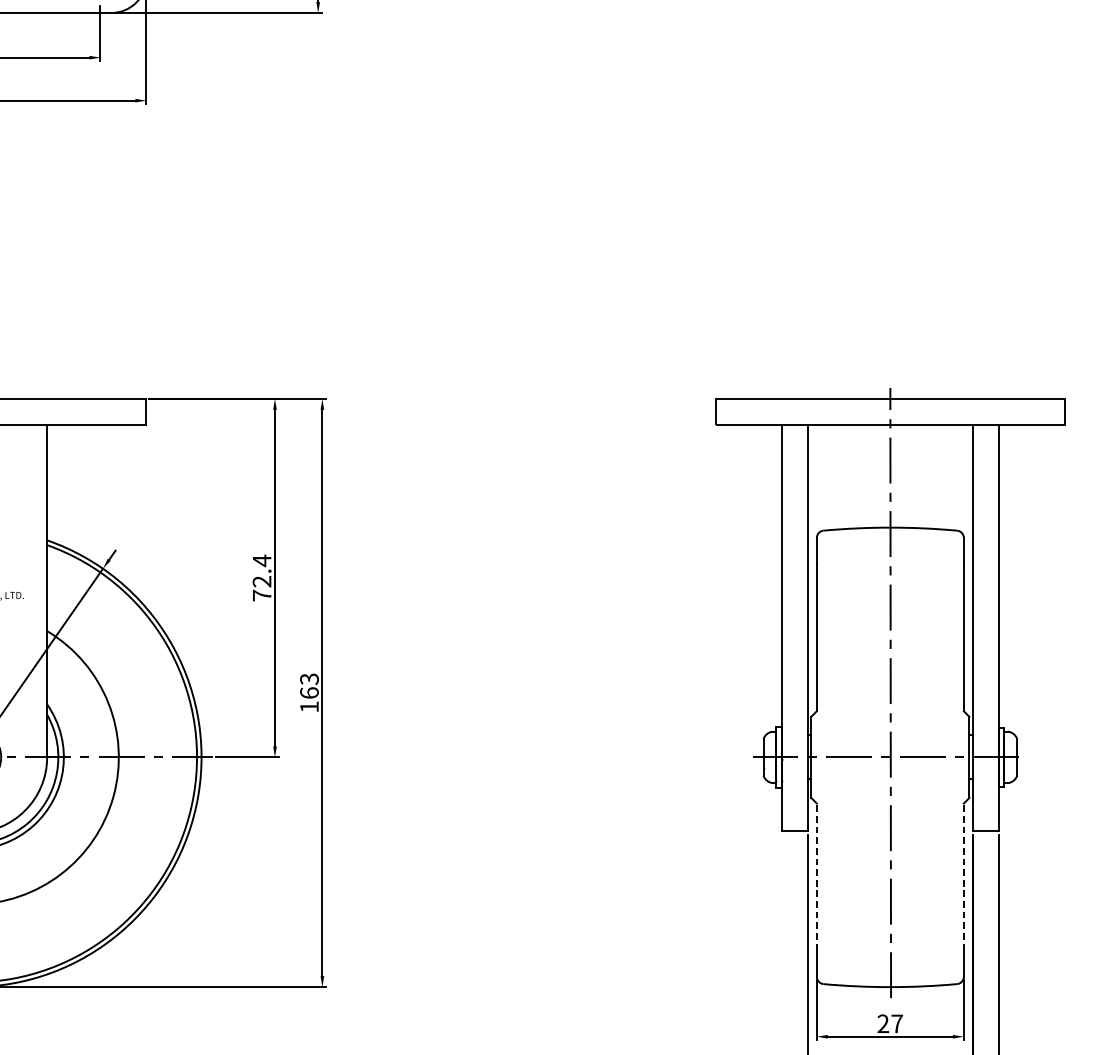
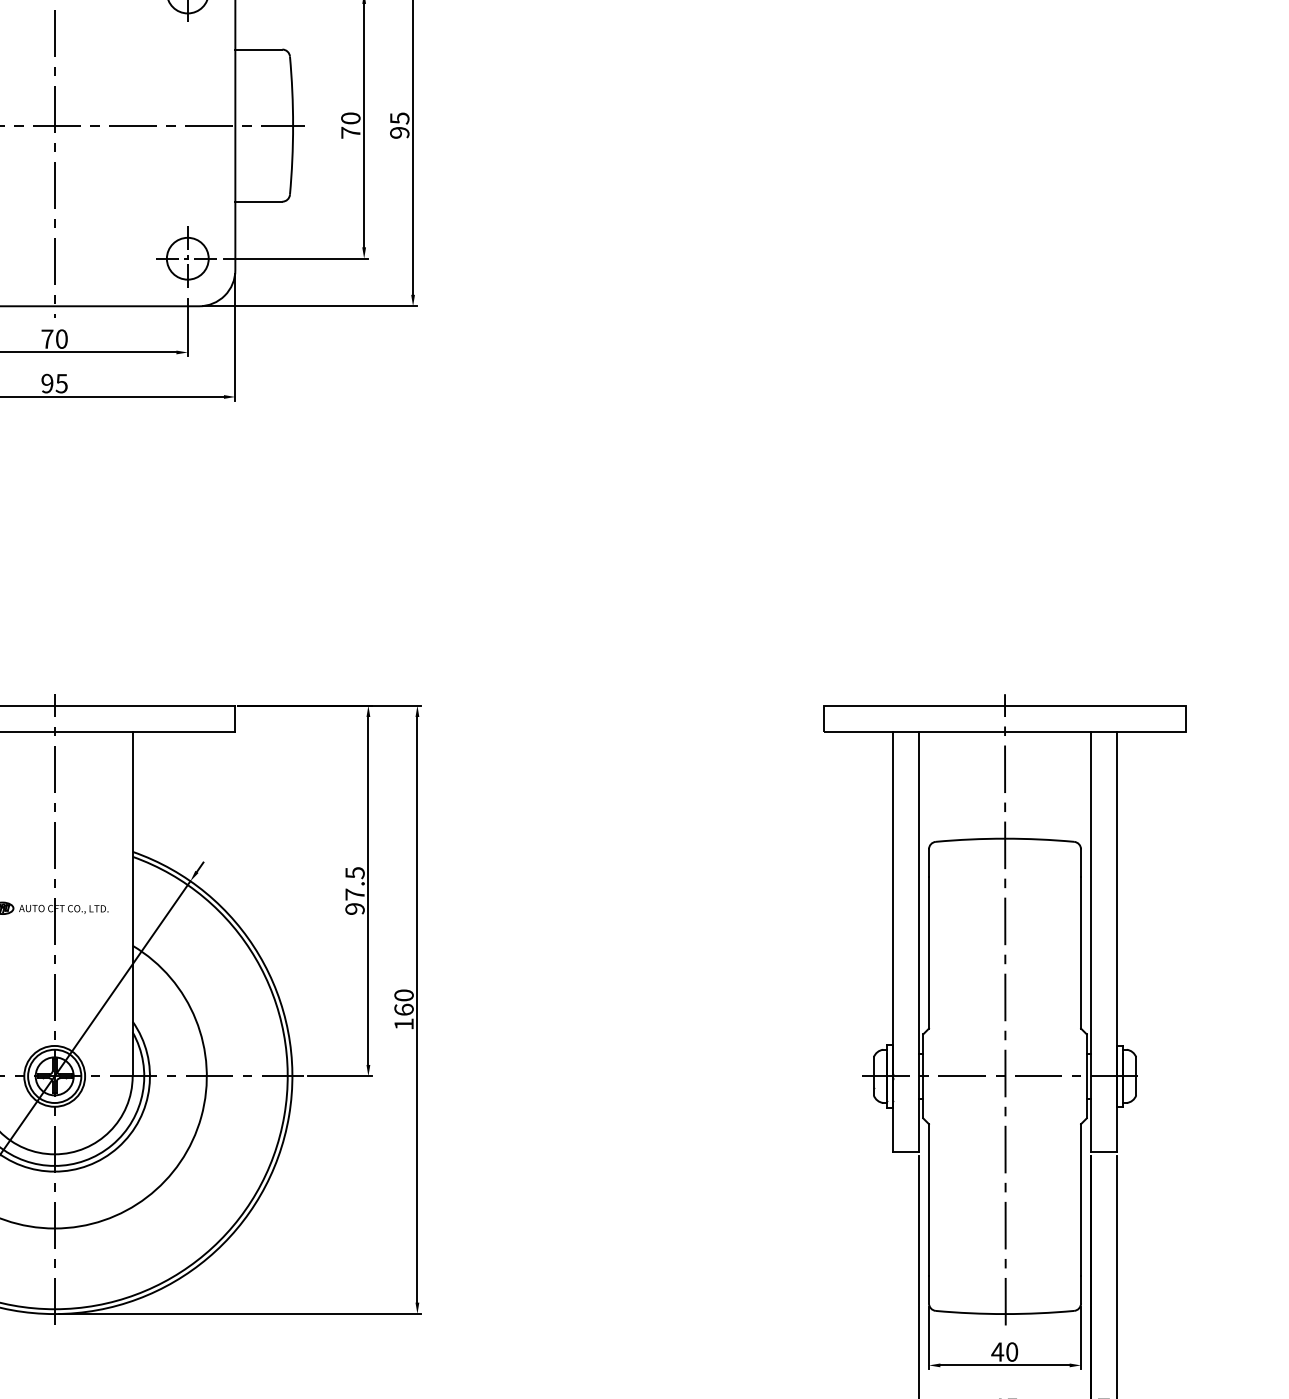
text: (261, 577) -> (354, 890), 72.4 -> 97.5
text: (308, 679) -> (403, 995), 163 -> 160
line: (816, 877) -> (928, 1200), dashed -> solid
line: (964, 877) -> (1081, 1200), dashed -> solid
text: (889, 1023) -> (1004, 1351), 27 -> 40

